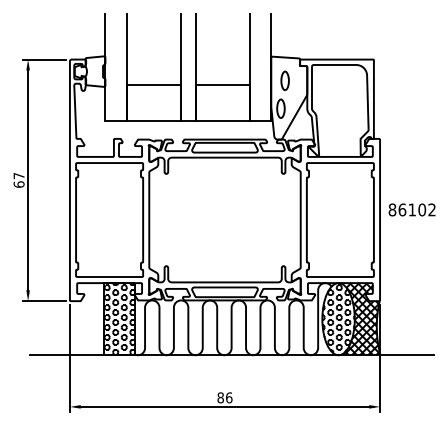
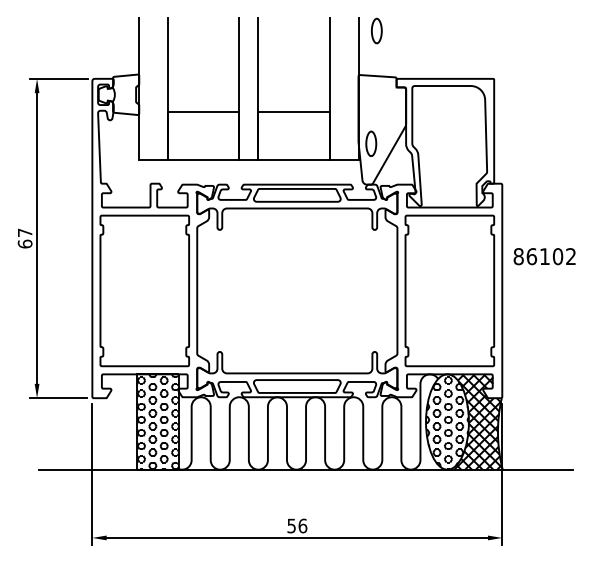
part: (284, 80) -> (376, 30), moved
text: (411, 209) -> (544, 256), moved
text: (220, 397) -> (291, 525), 86 -> 56

